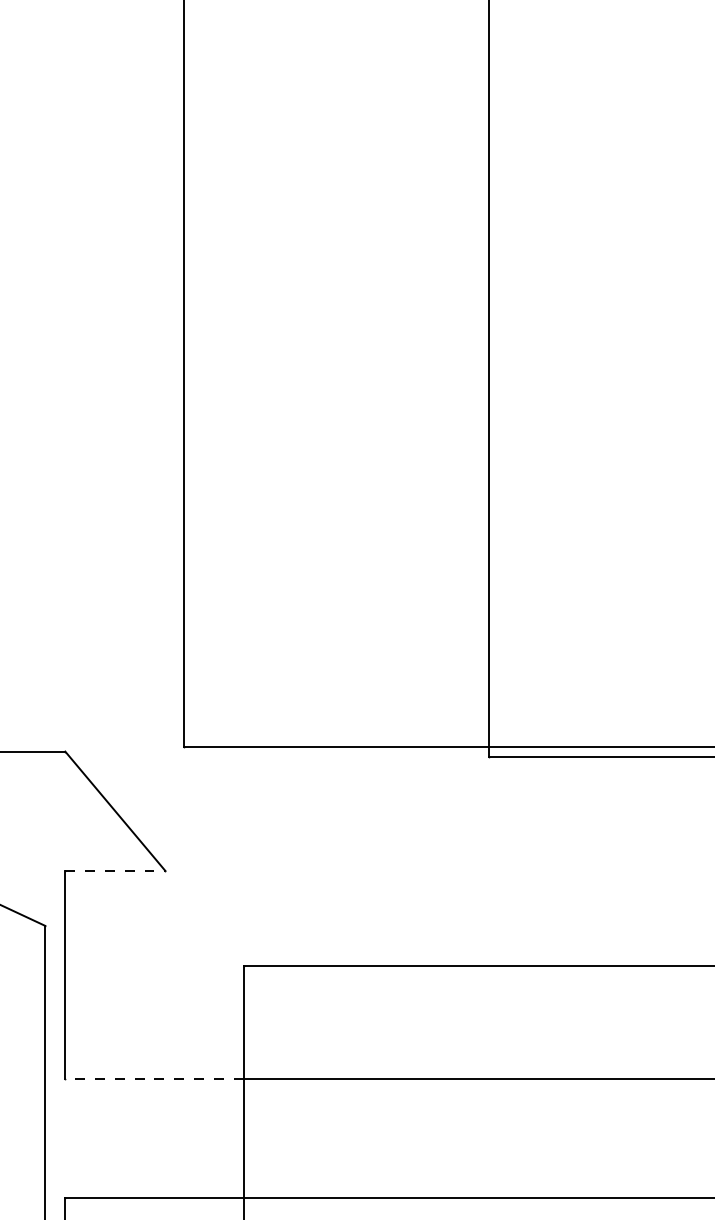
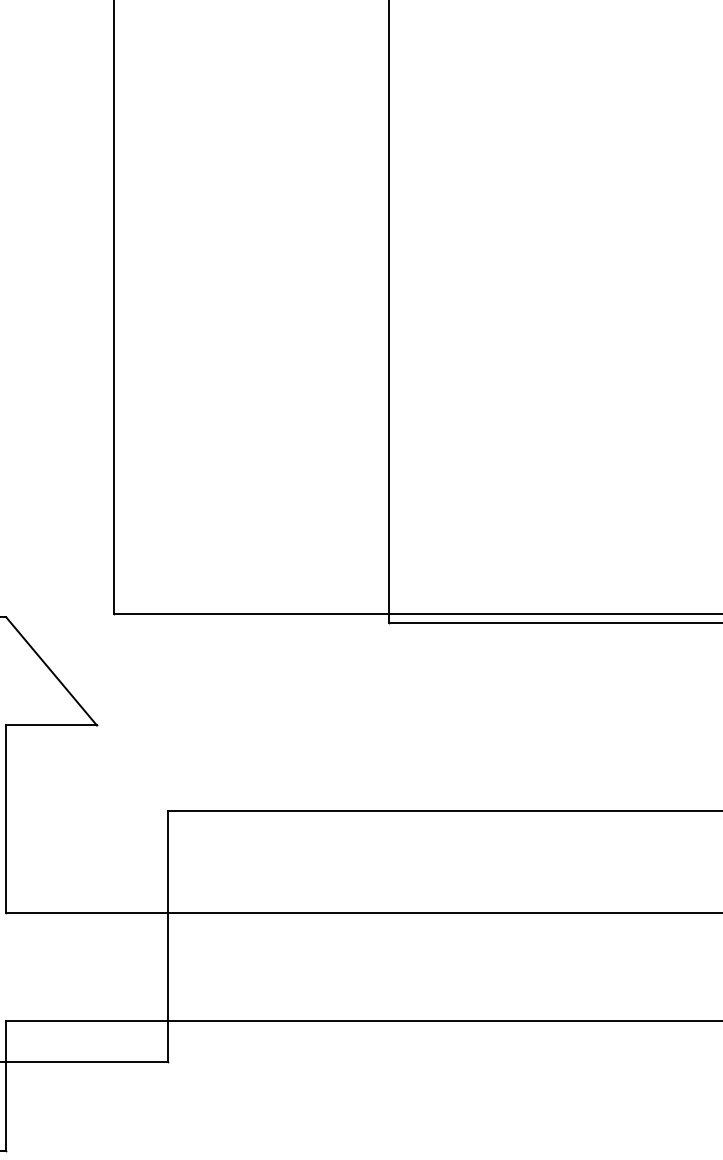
line: (116, 871) -> (52, 725), dashed -> solid
line: (153, 1079) -> (86, 913), dashed -> solid

